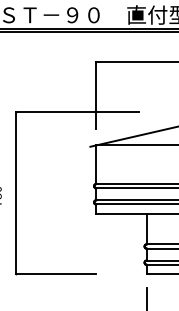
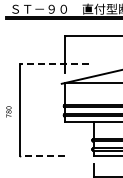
line: (77, 112) -> (54, 64), solid -> dashed
line: (56, 273) -> (42, 155), solid -> dashed

